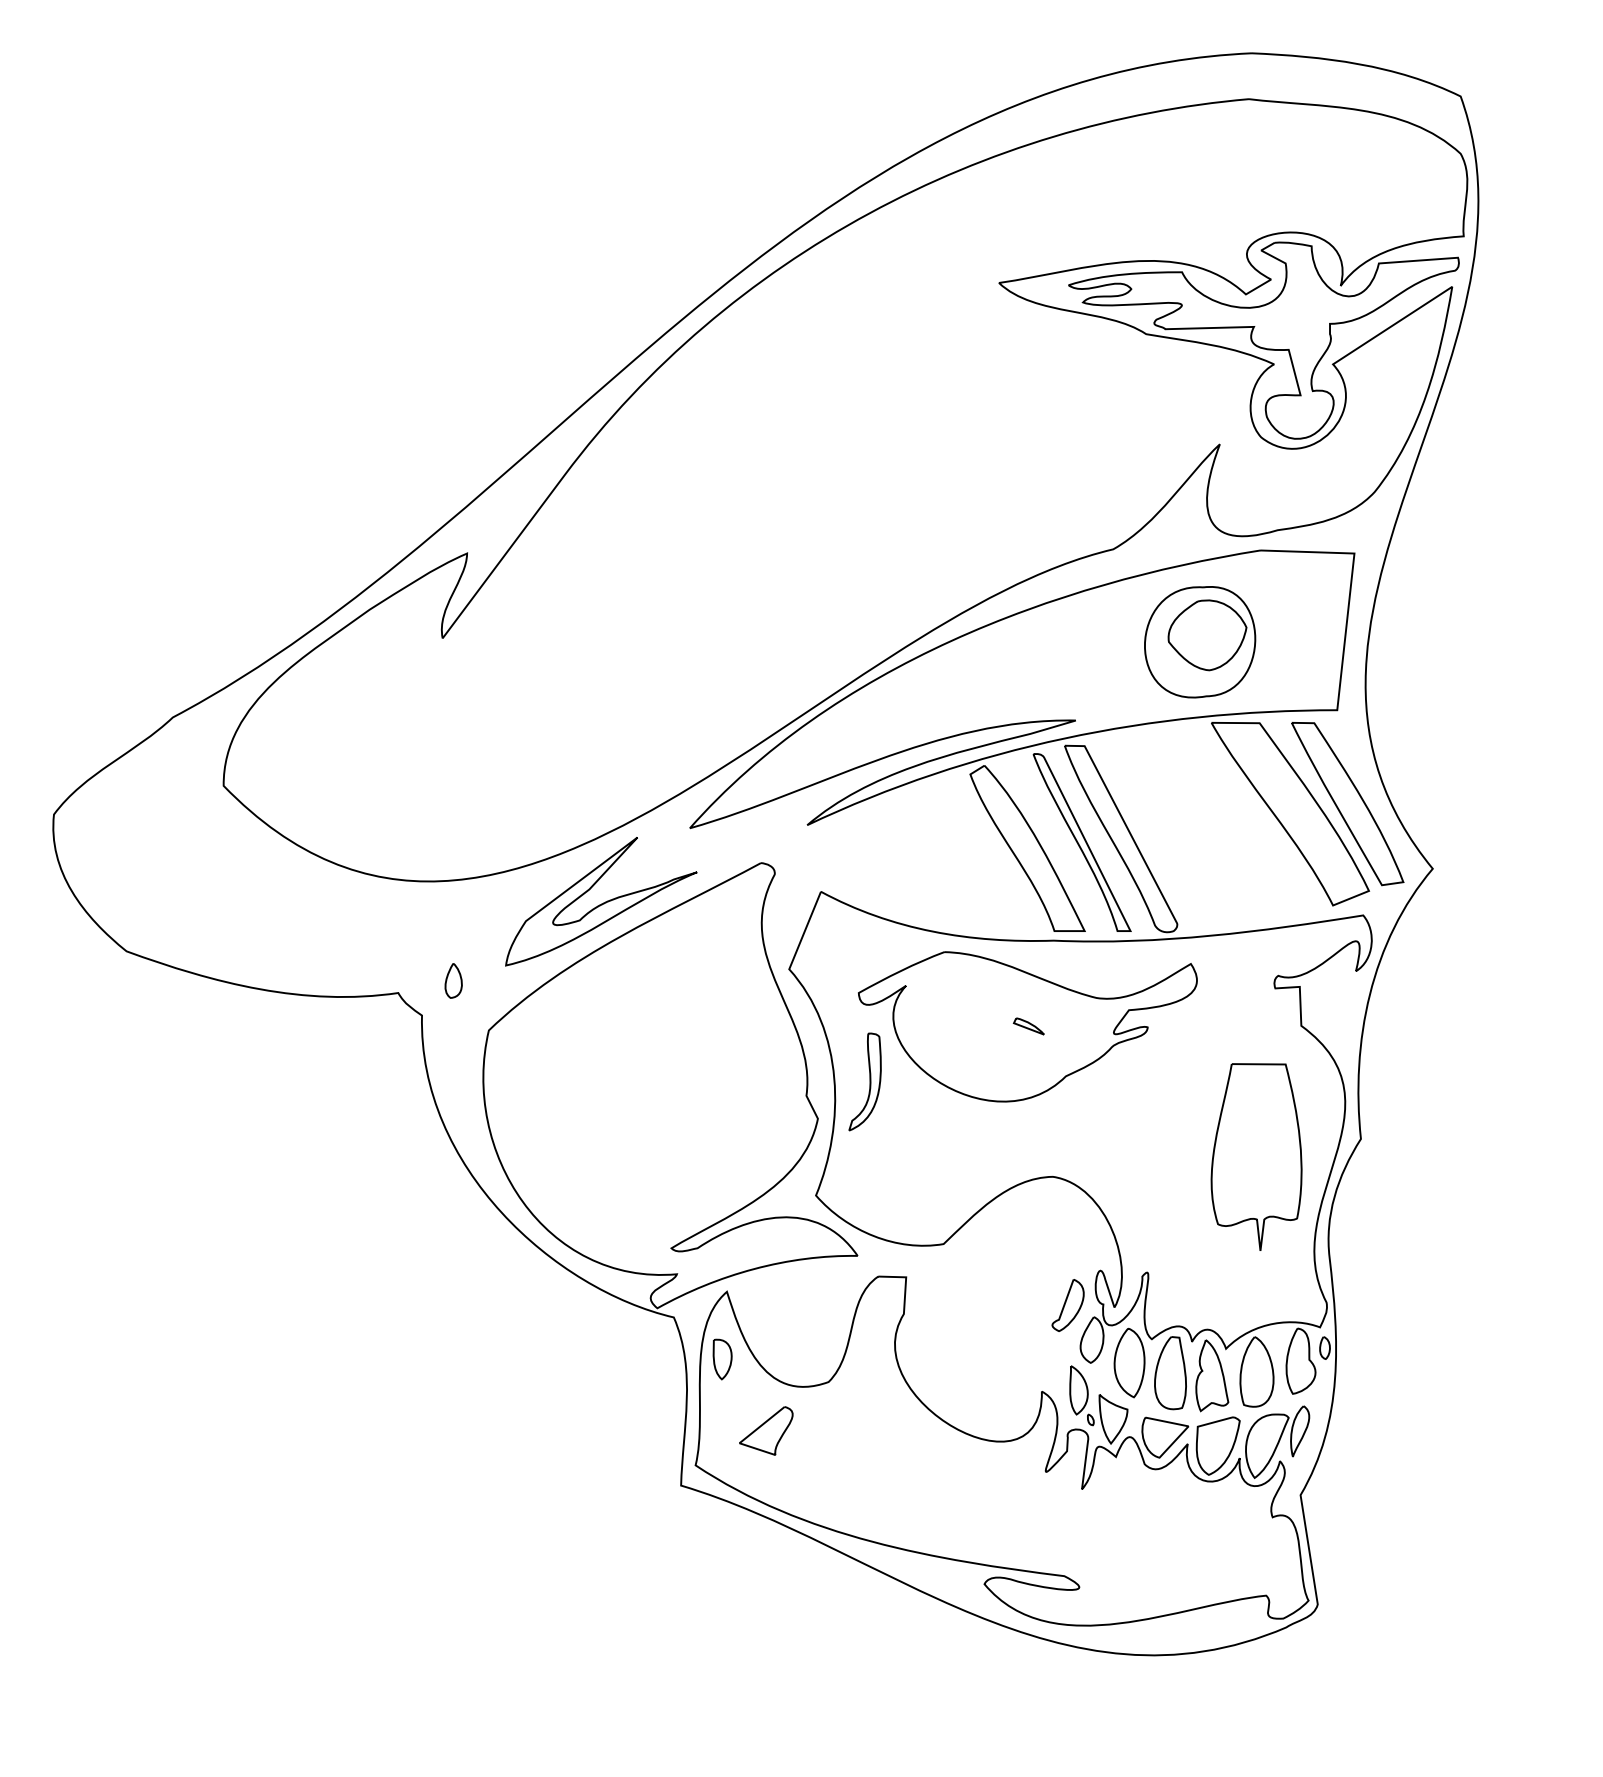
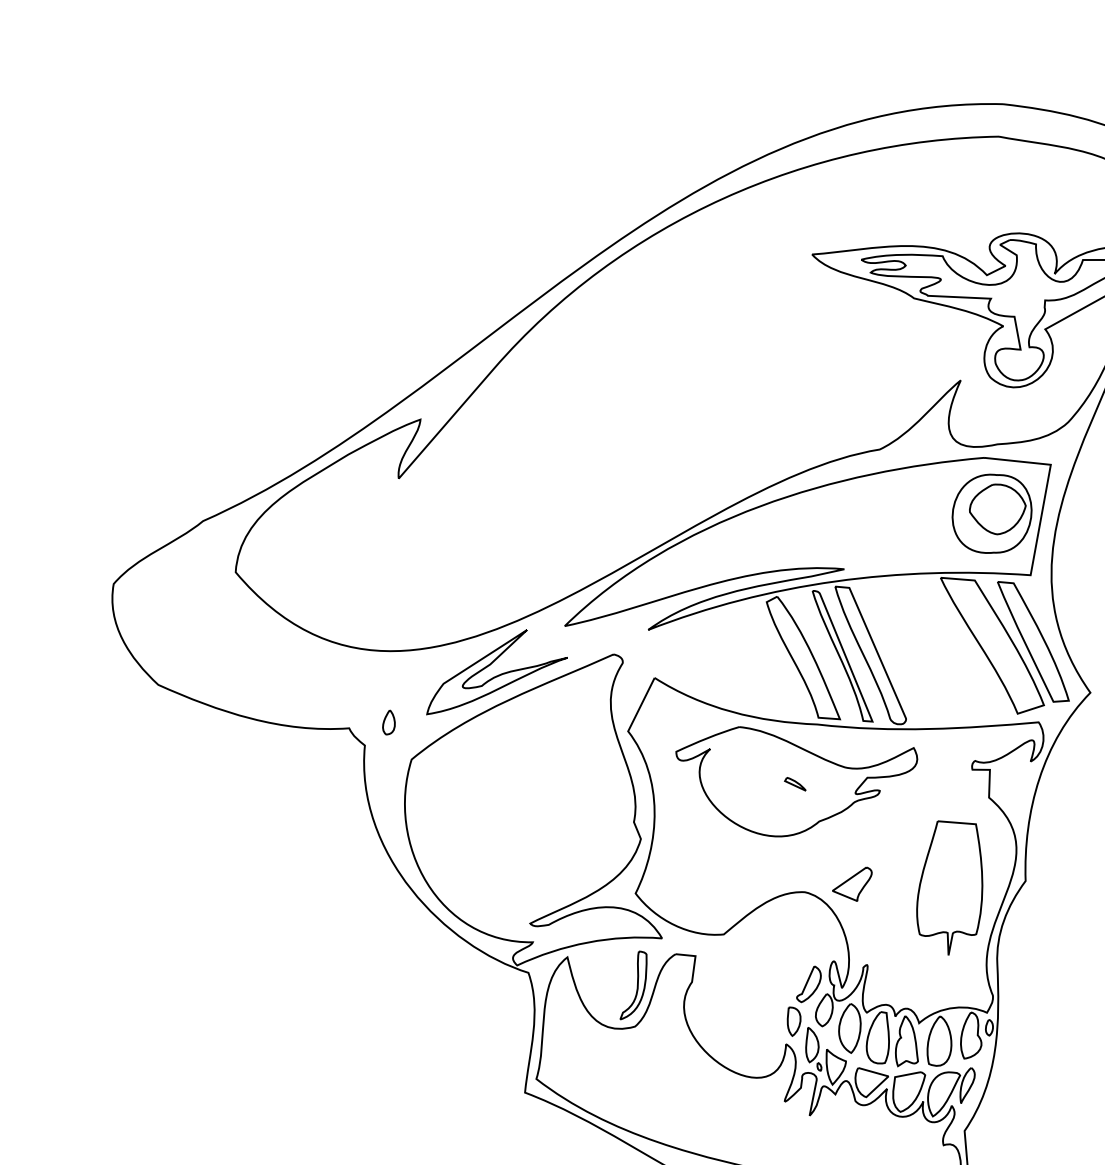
part: (1200, 642) -> (992, 514), moved
part: (864, 1081) -> (633, 985), moved
part: (722, 1359) -> (793, 1021), moved
part: (766, 1430) -> (852, 883), moved

